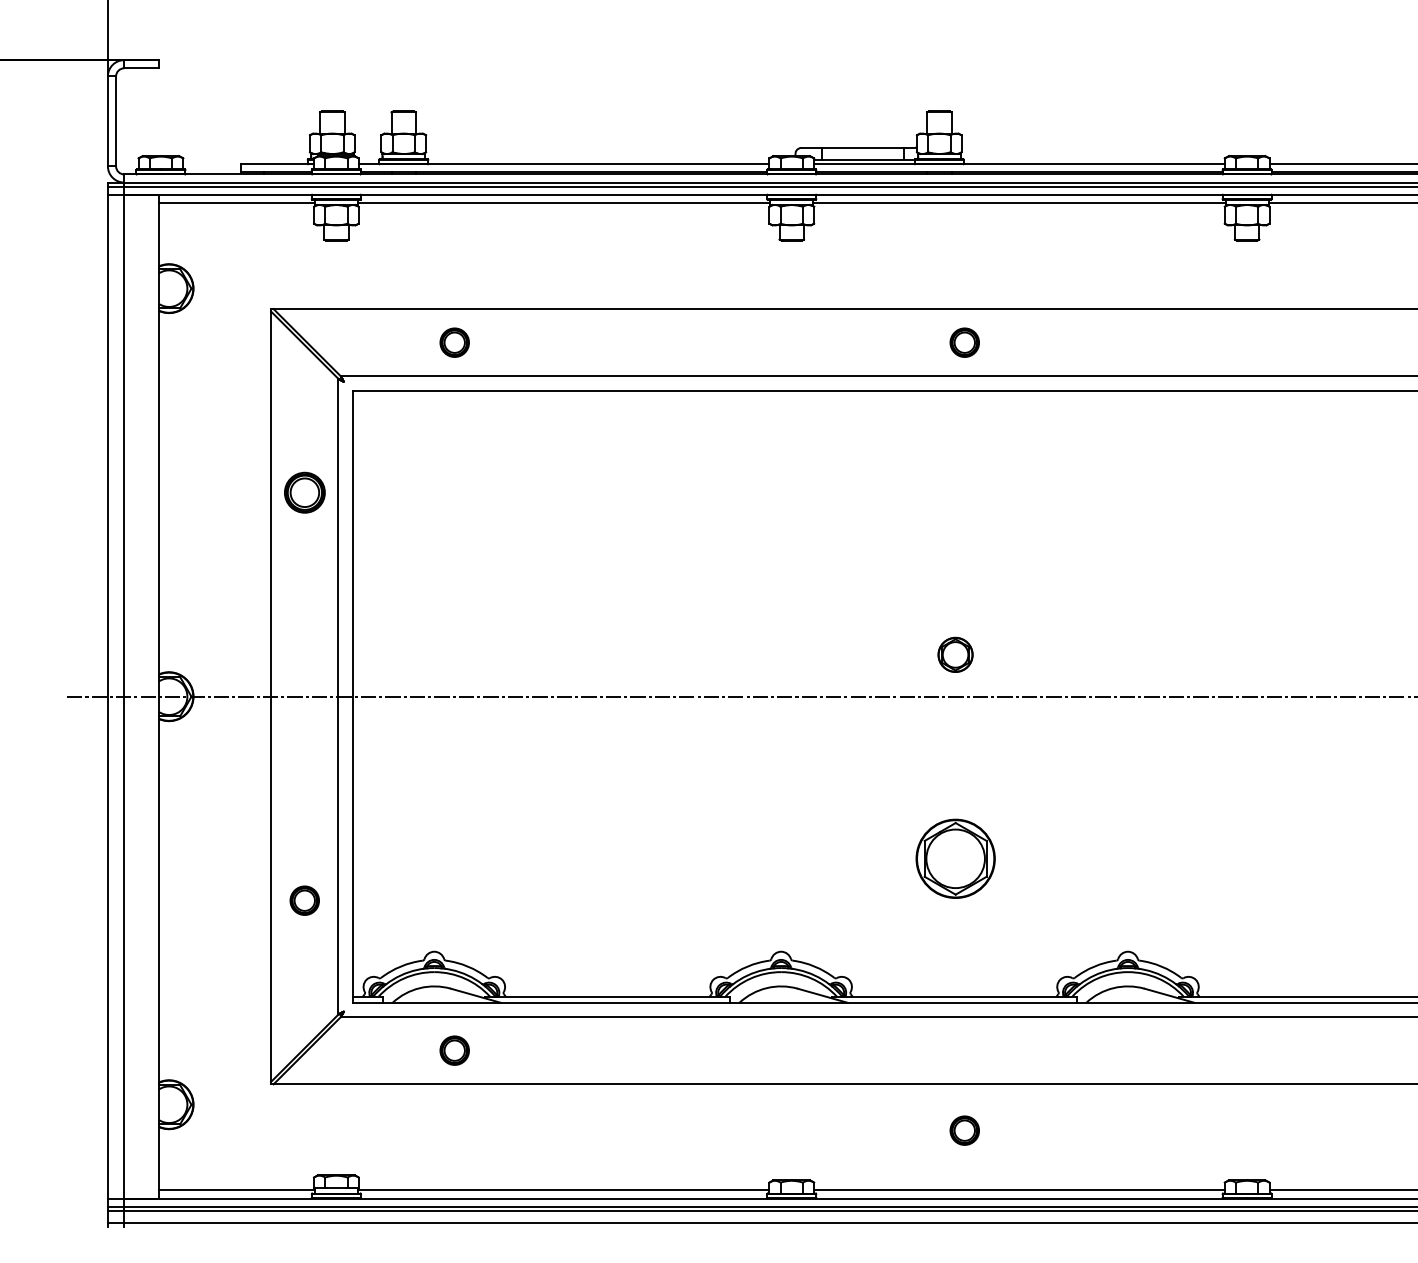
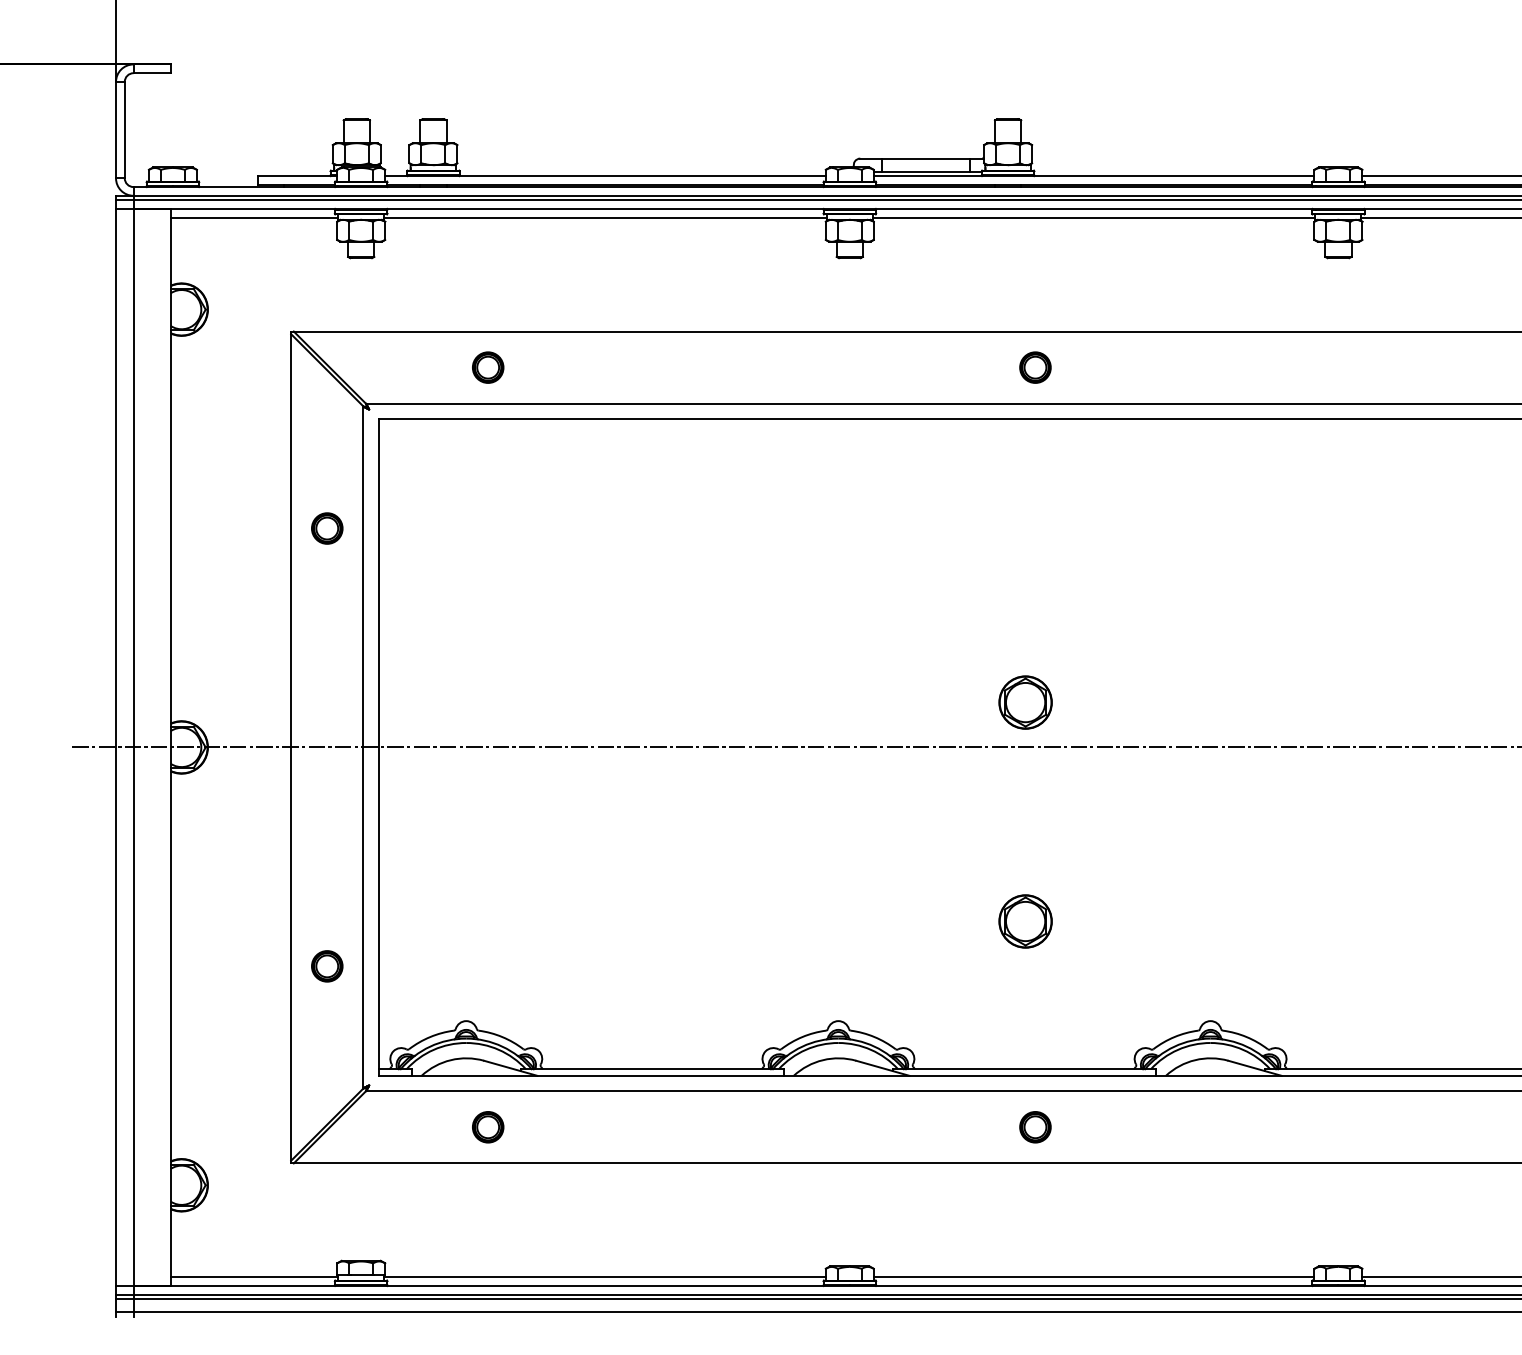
part: (304, 492) -> (326, 528), size x0.71
part: (955, 654) -> (1025, 702), size x1.43
part: (955, 858) -> (1025, 921), size x0.62
part: (964, 1130) -> (1035, 1127), moved

